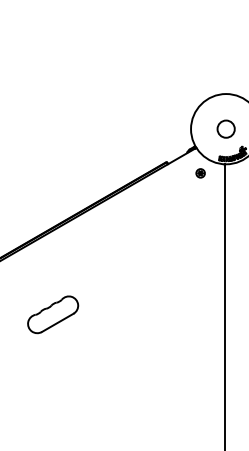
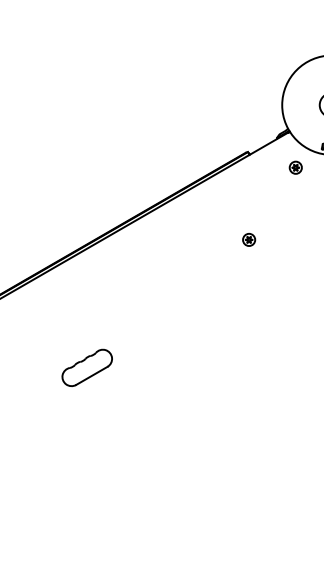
part: (167, 224) -> (248, 240), added
part: (53, 314) -> (87, 367), size x0.7

